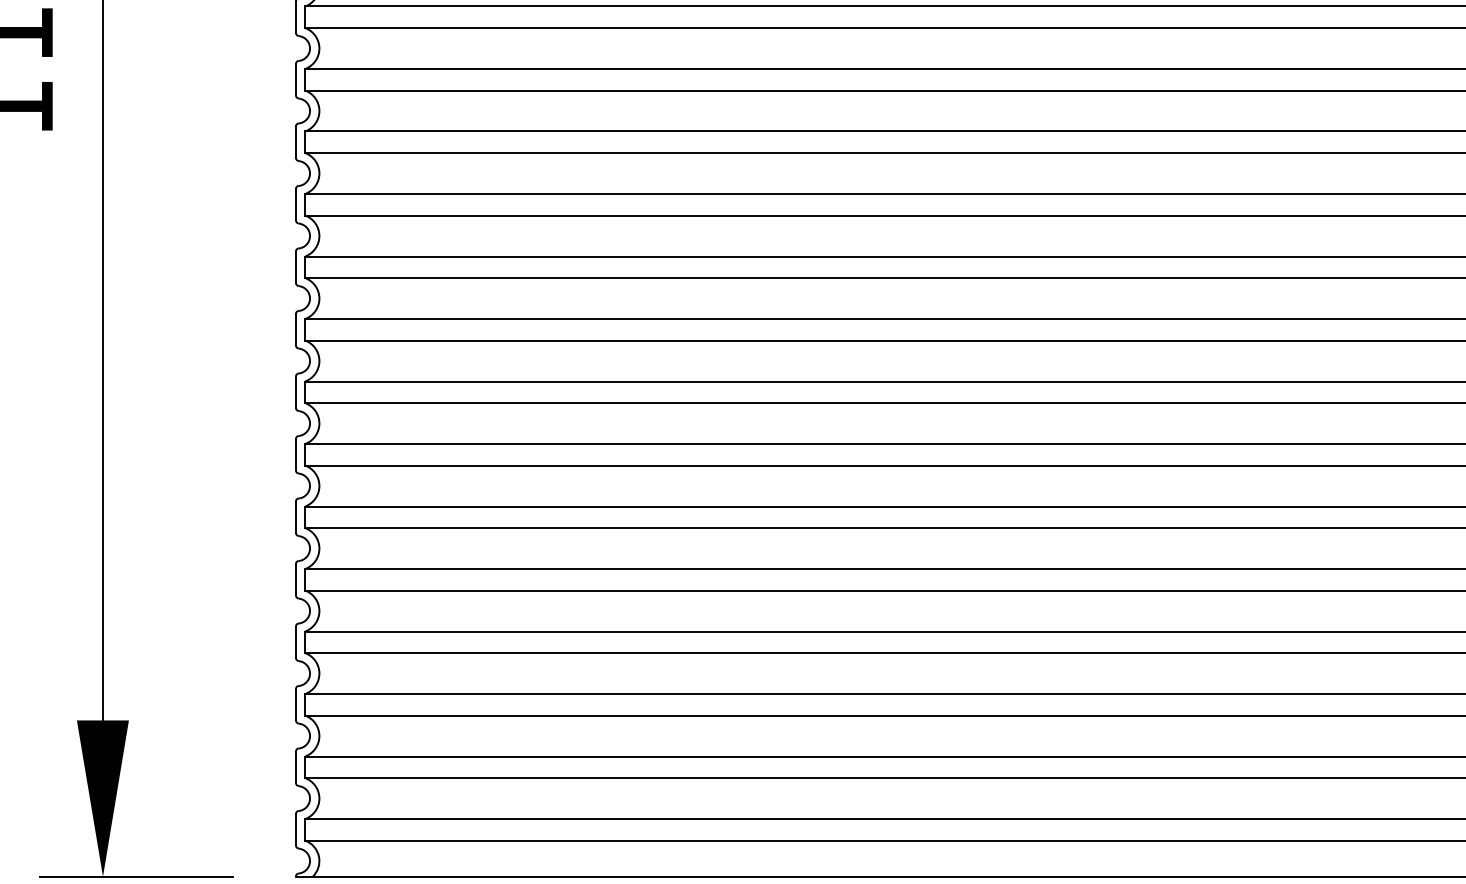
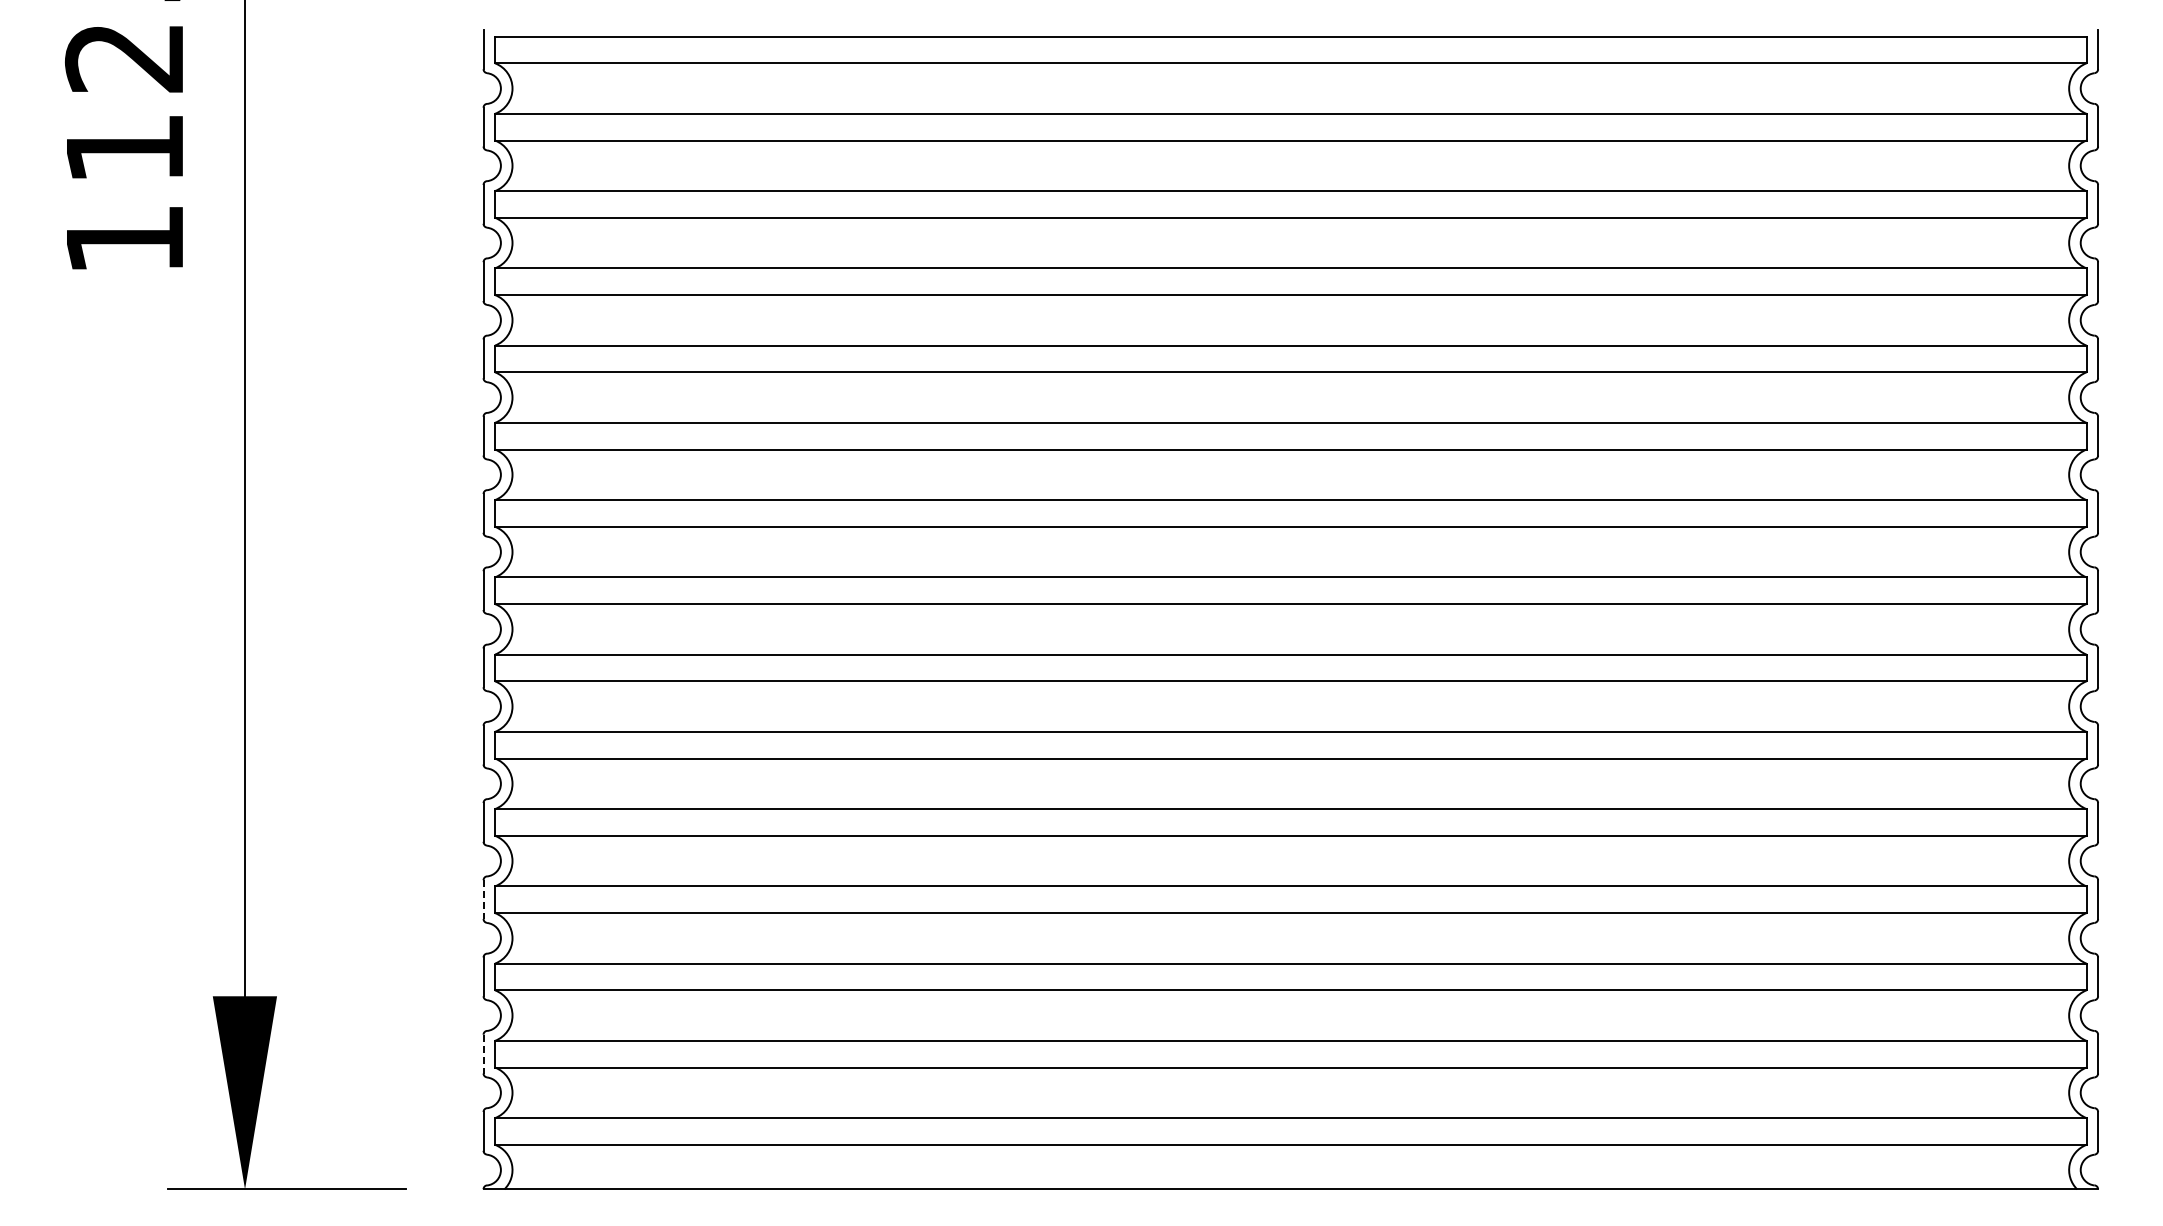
line: (295, 642) -> (483, 900), solid -> dashed
line: (295, 767) -> (483, 1054), solid -> dashed

